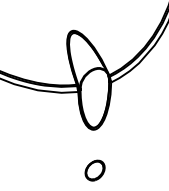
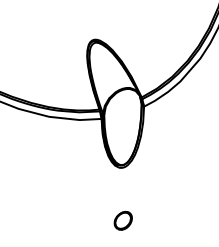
part: (95, 170) -> (123, 220), size x0.7

